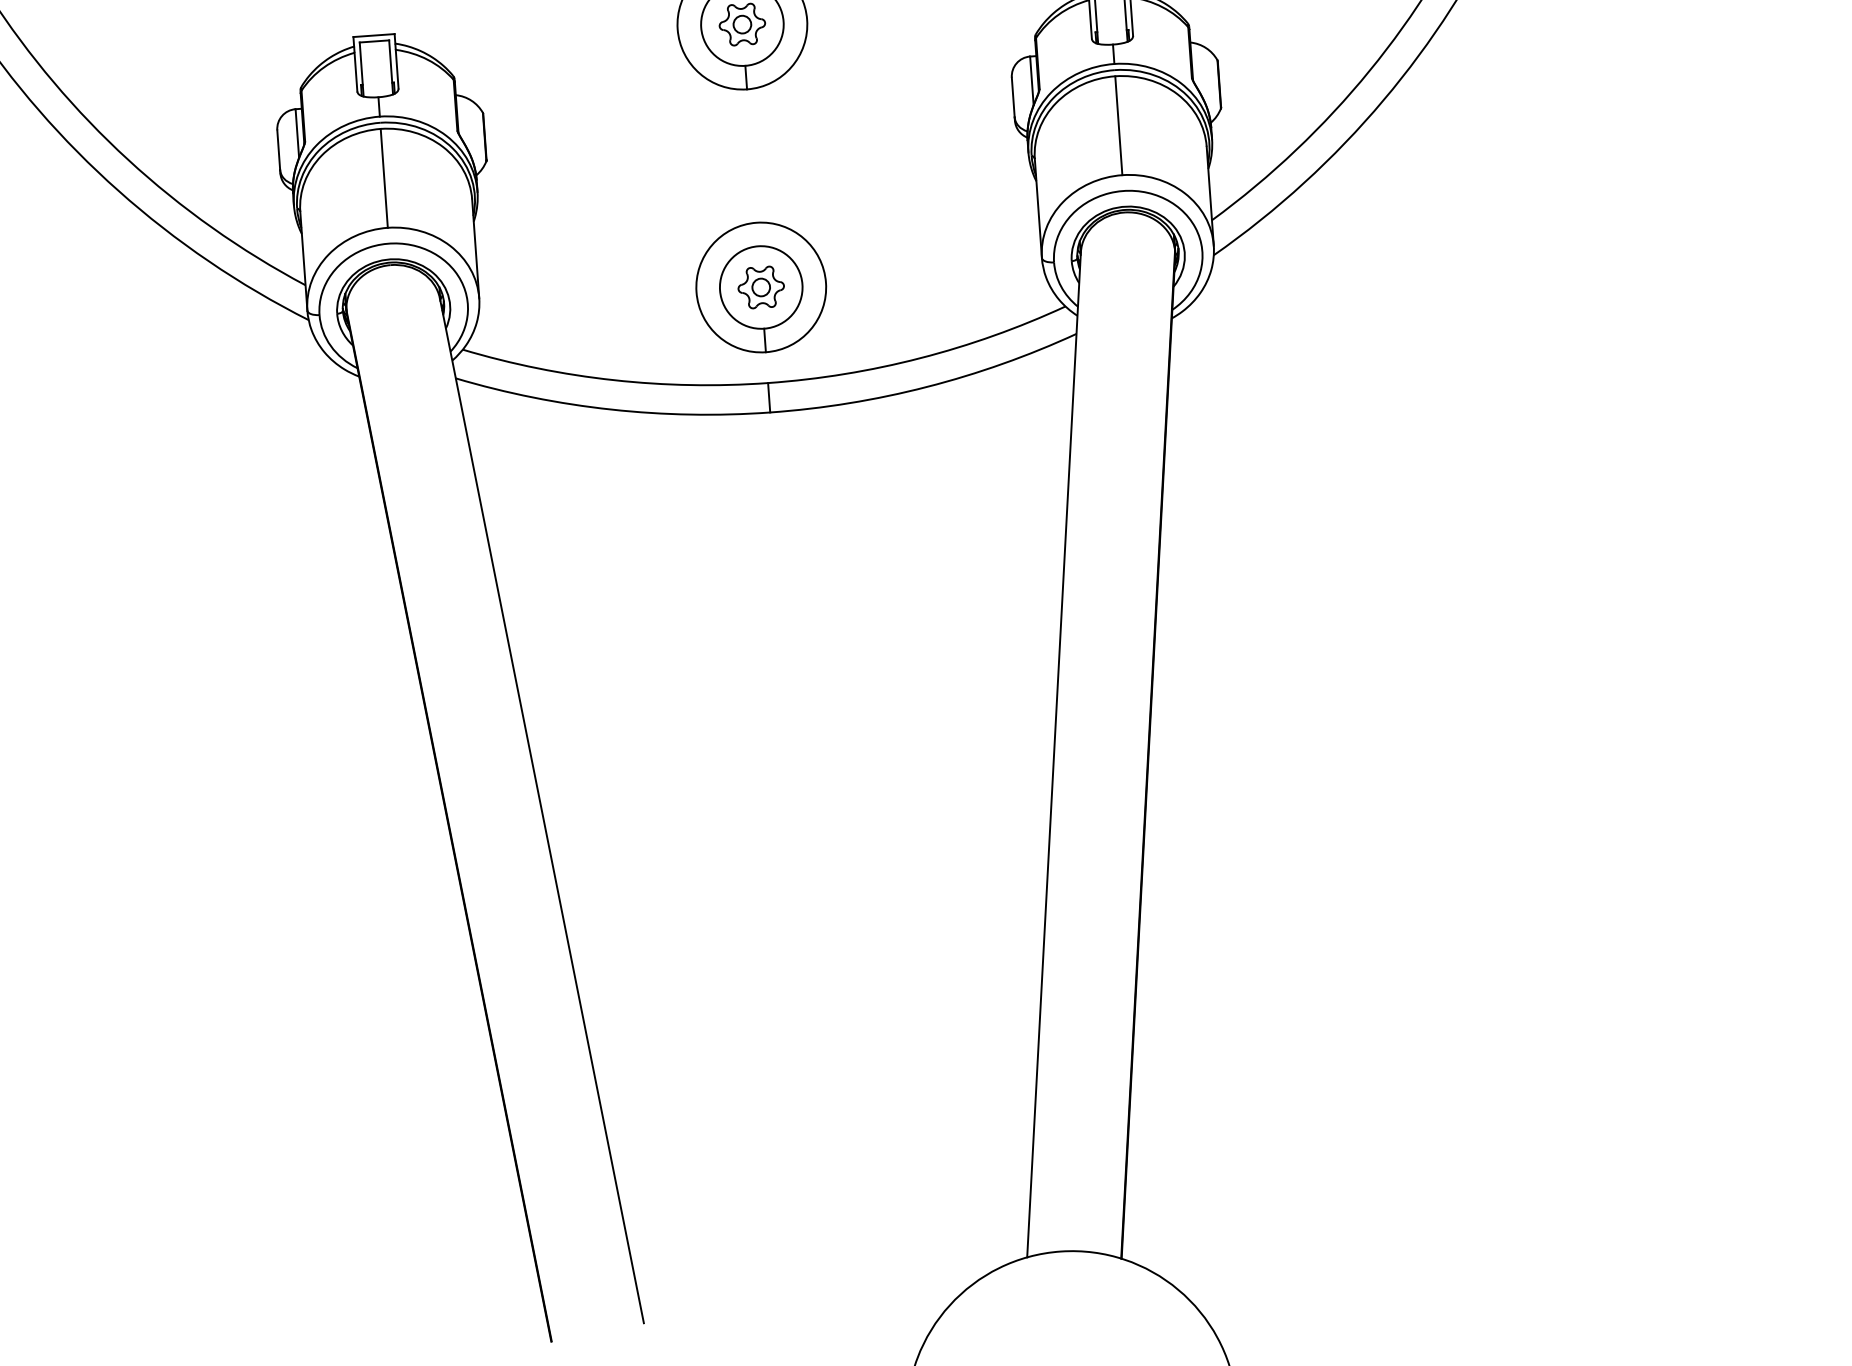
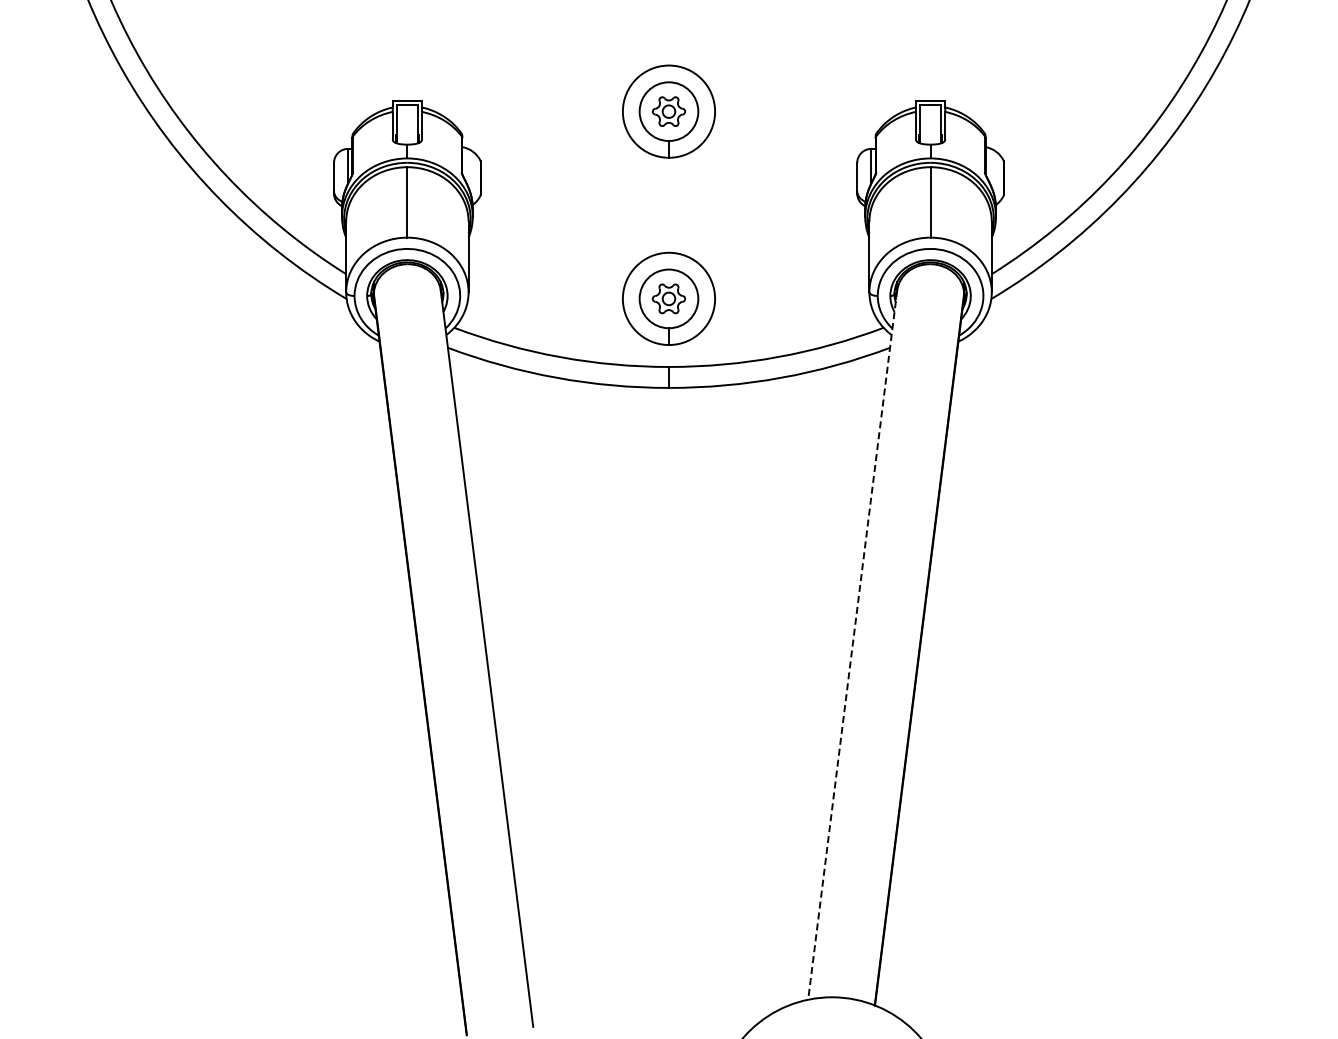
line: (1053, 755) -> (852, 645), solid -> dashed

